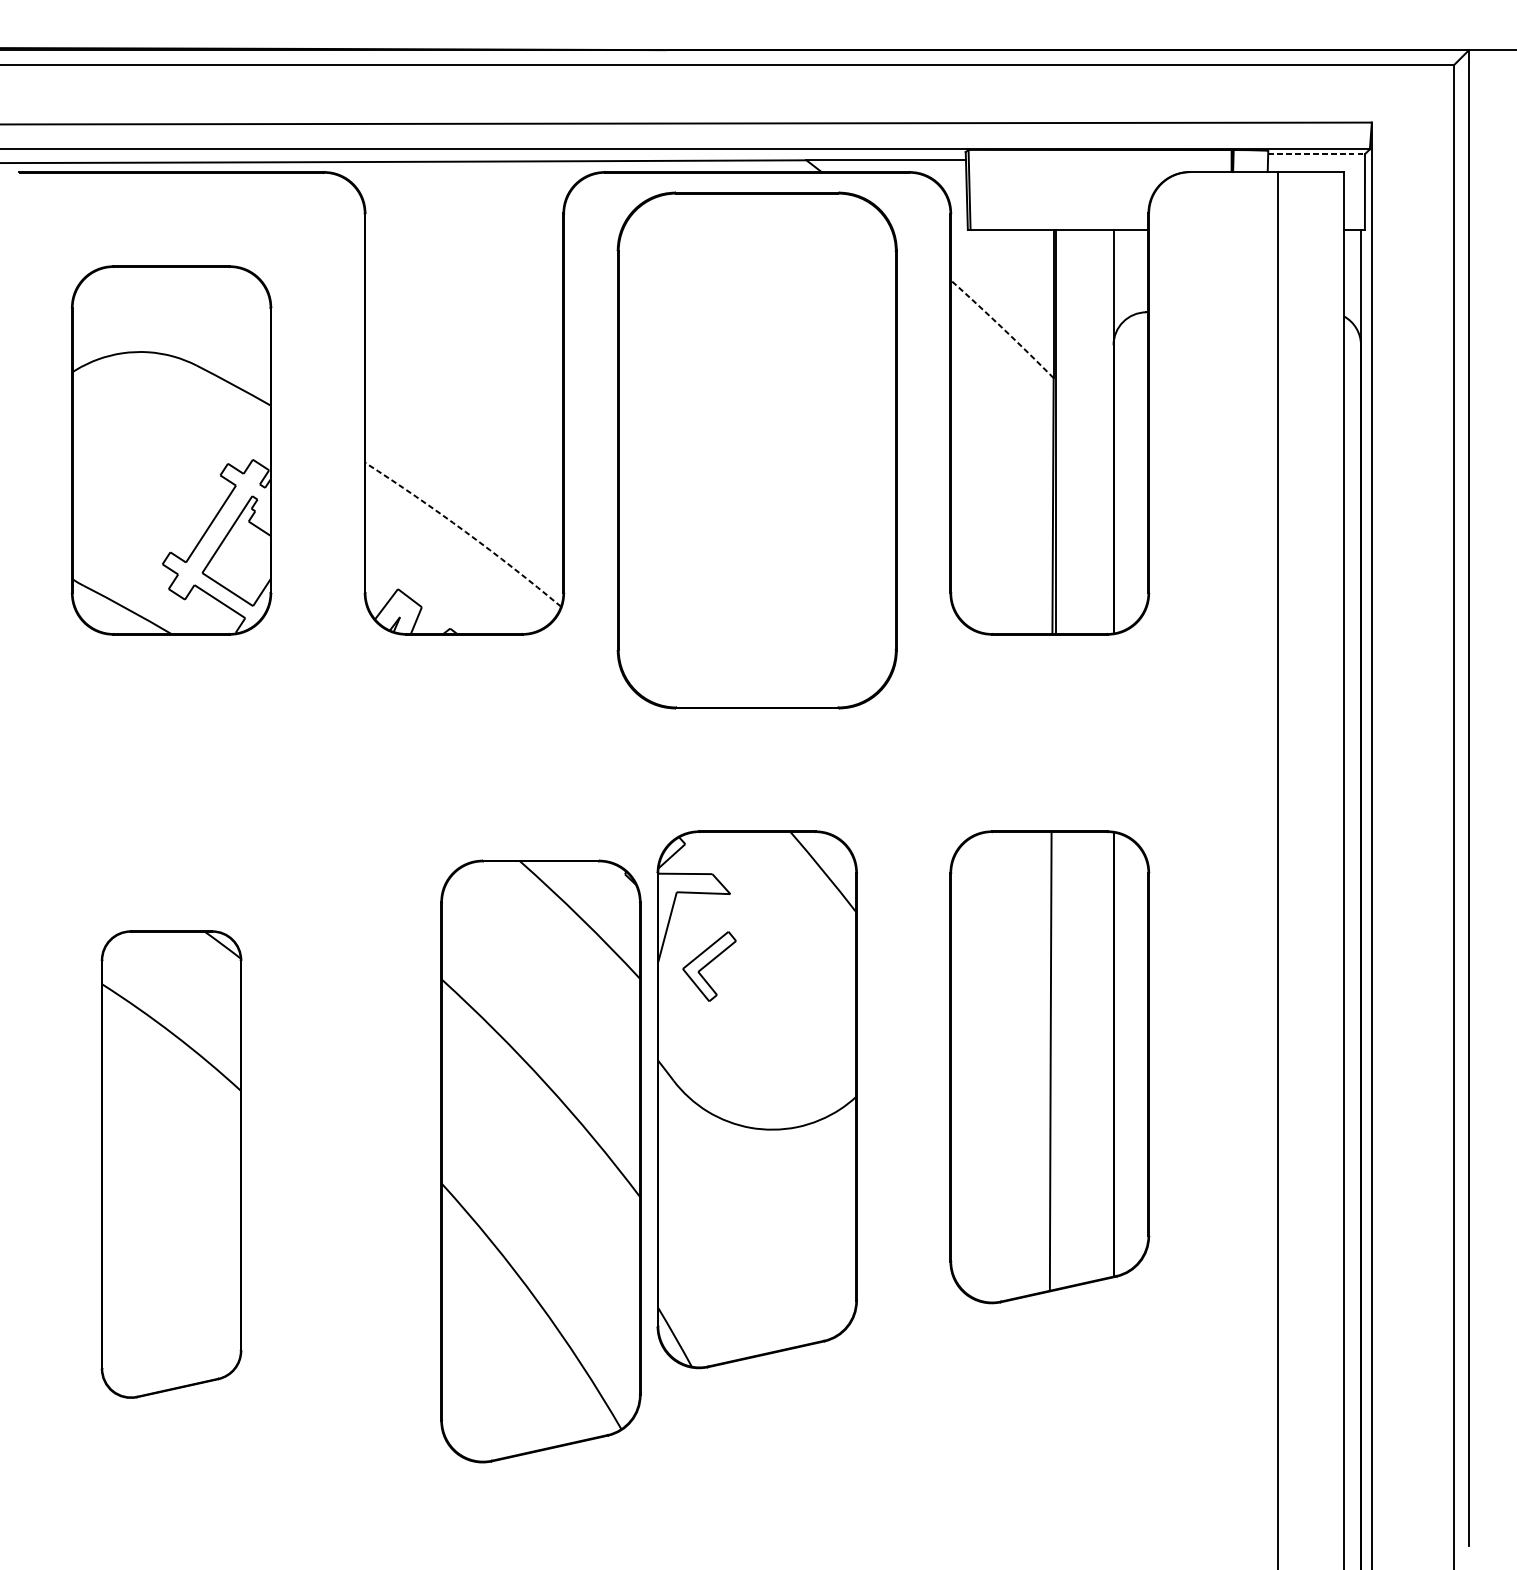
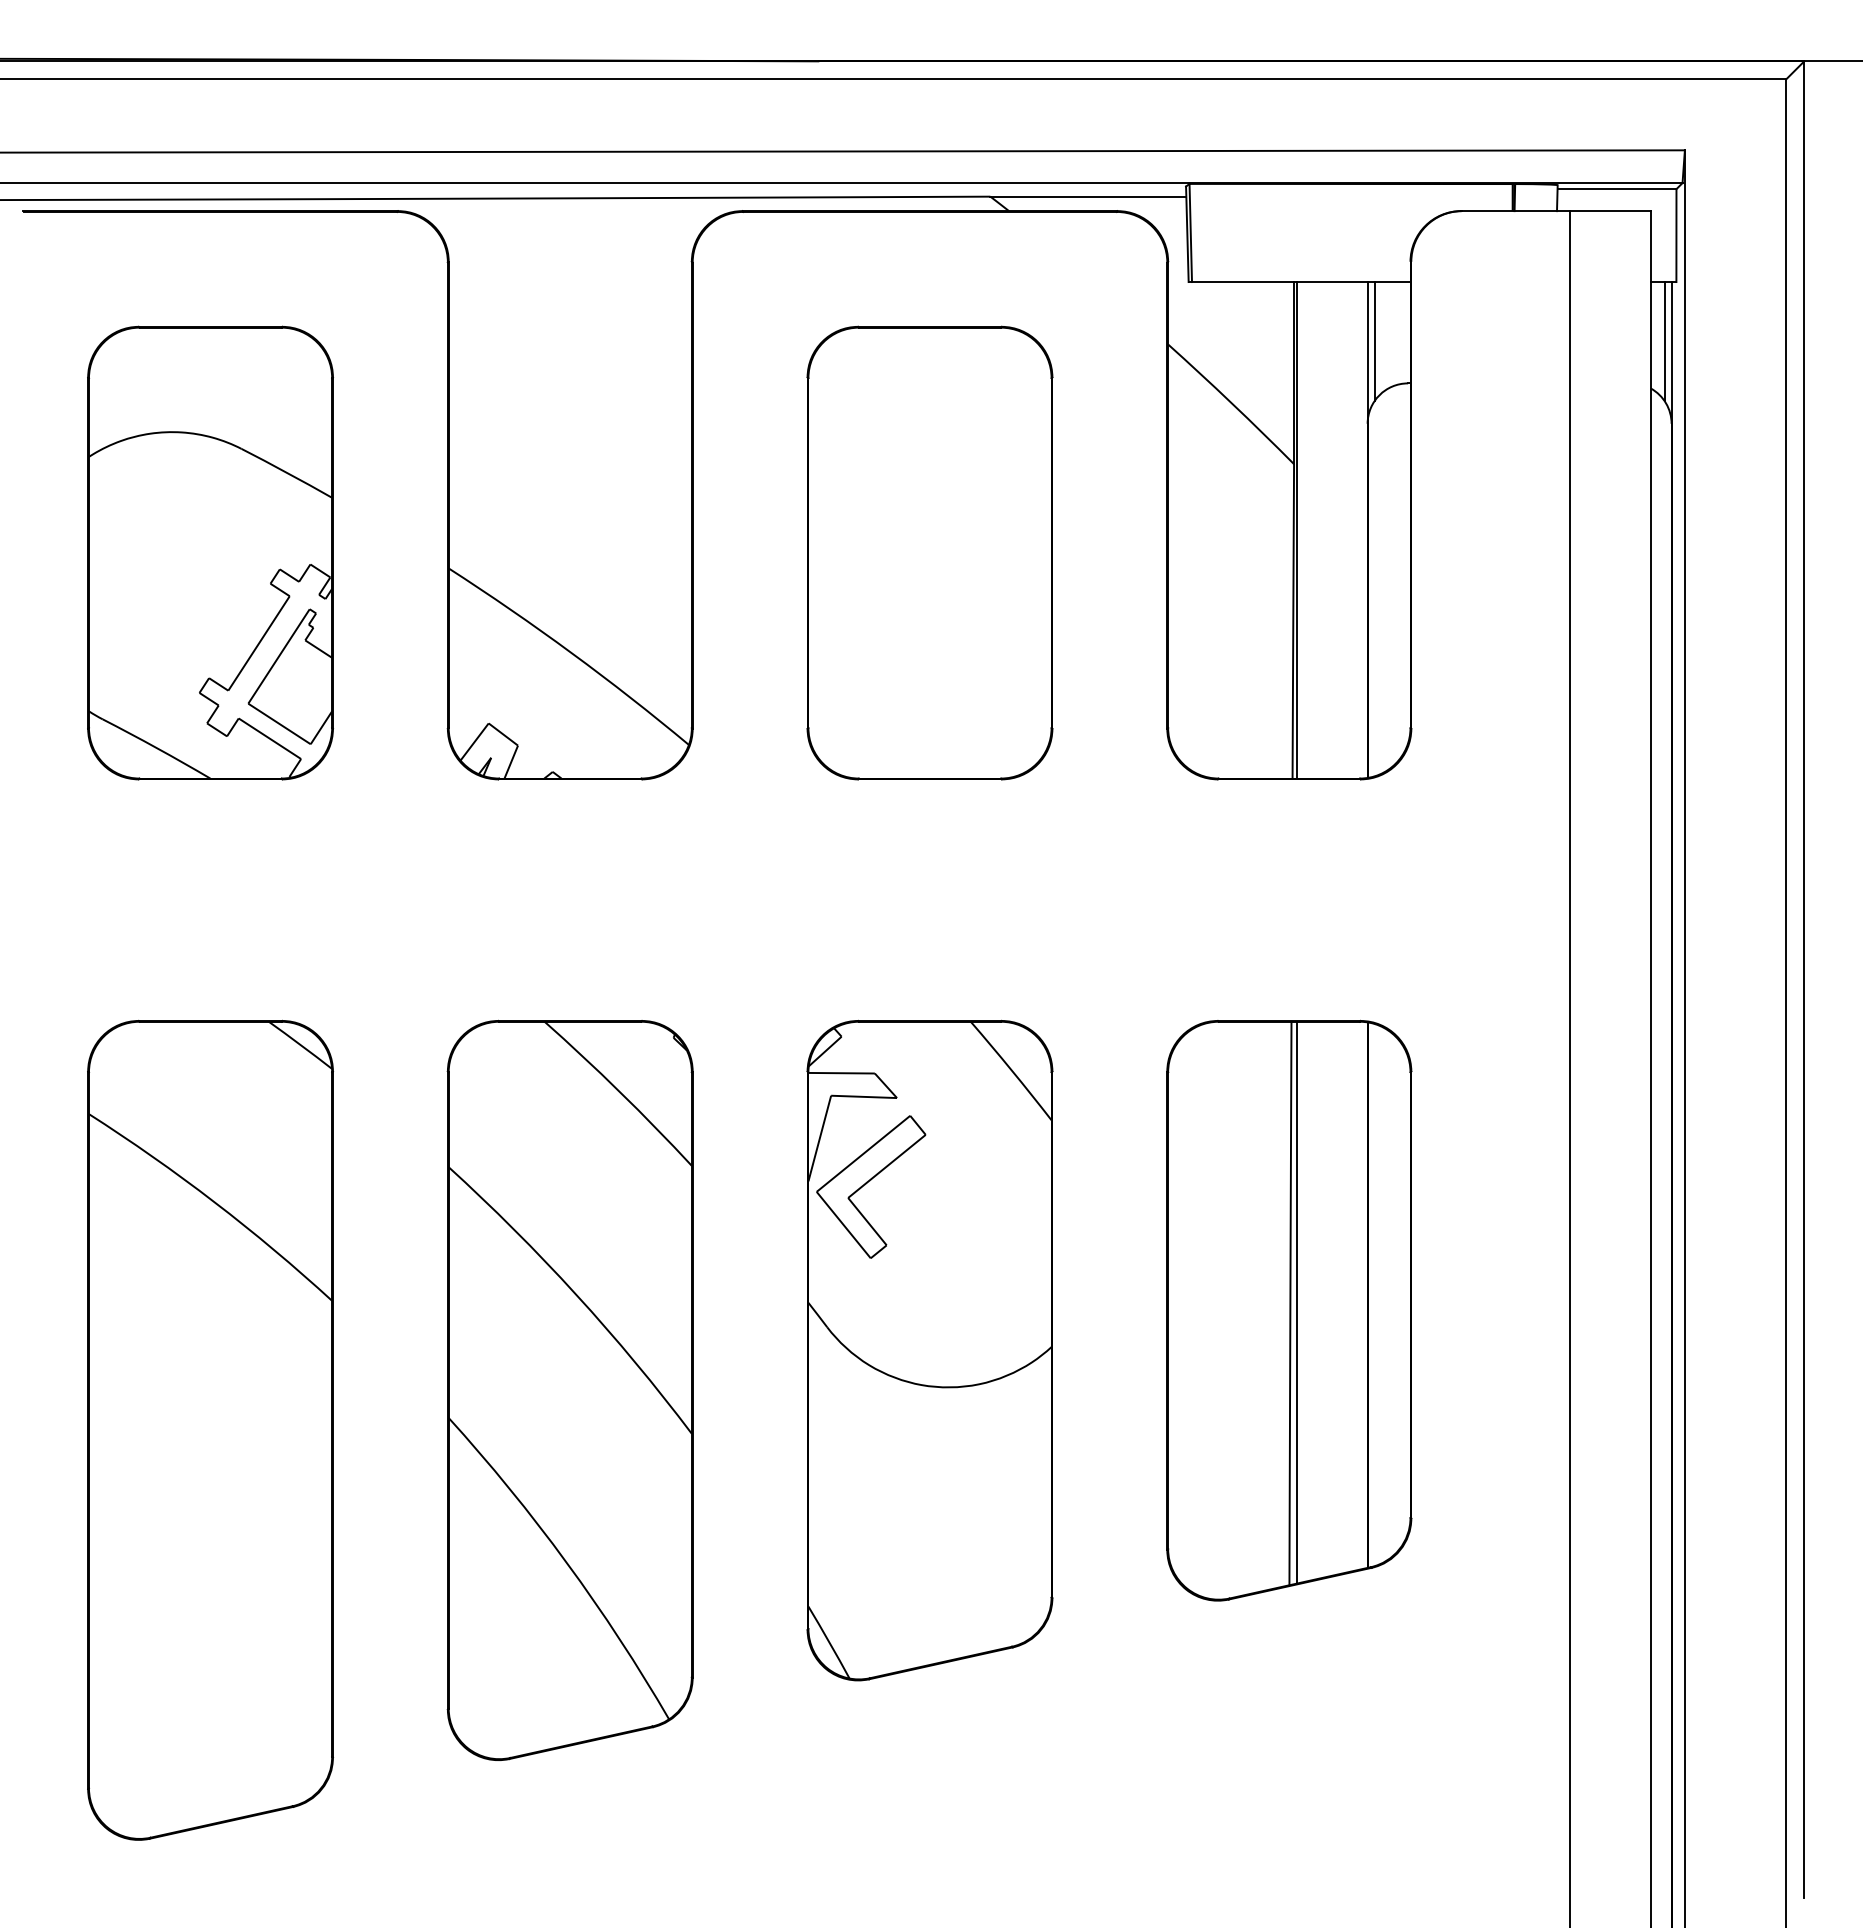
line: (1316, 154) -> (1617, 189), dashed -> solid
line: (1119, 278) -> (1374, 341), added
line: (1355, 278) -> (1664, 341), added
arc: (1002, 328) -> (1231, 403), dashed -> solid
part: (756, 449) -> (929, 552), size x0.71
arc: (465, 531) -> (571, 652), dashed -> solid
part: (709, 966) -> (871, 1186), size x1.67
line: (1055, 1060) -> (1296, 1302), added
part: (540, 1160) -> (569, 1389), moved
part: (171, 1163) -> (210, 1429), size x1.43

